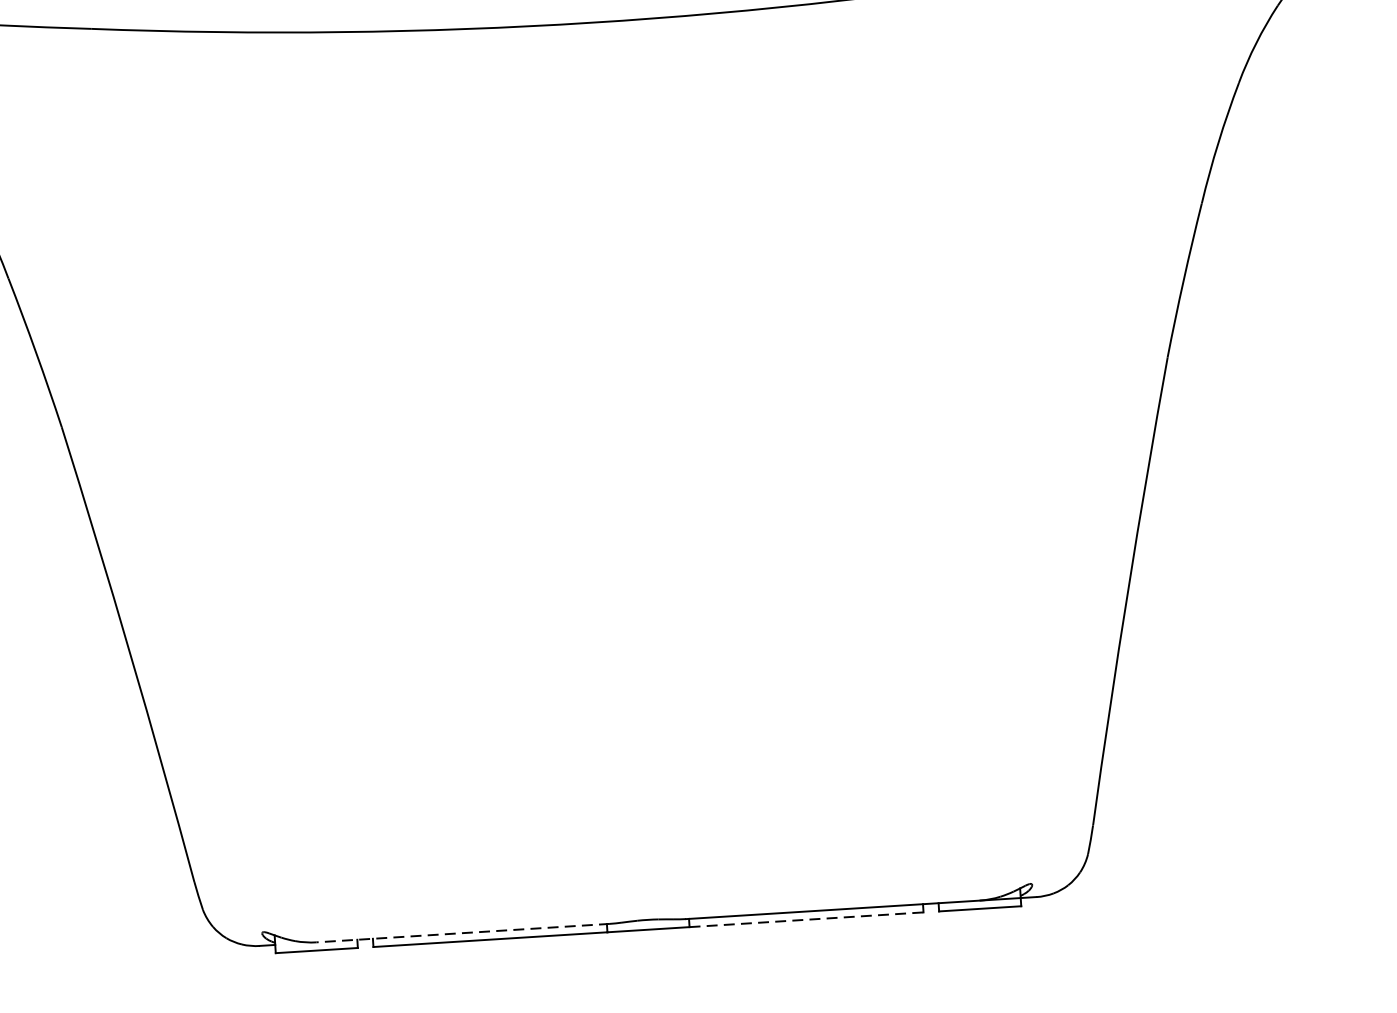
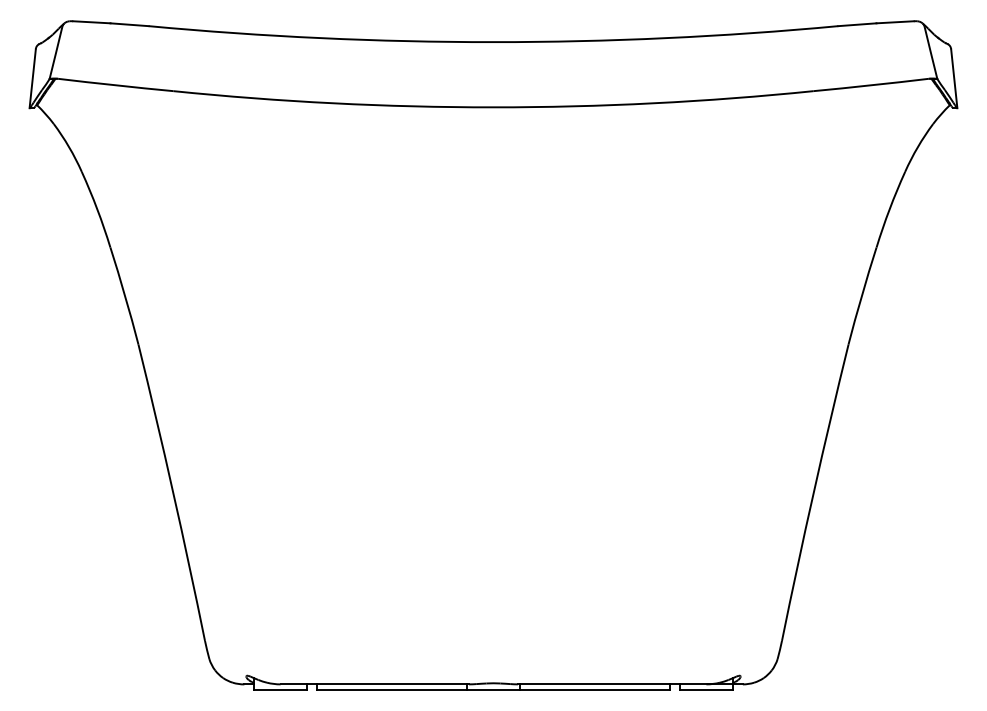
line: (807, 919) -> (595, 689), dashed -> solid
line: (462, 933) -> (374, 684), dashed -> solid

